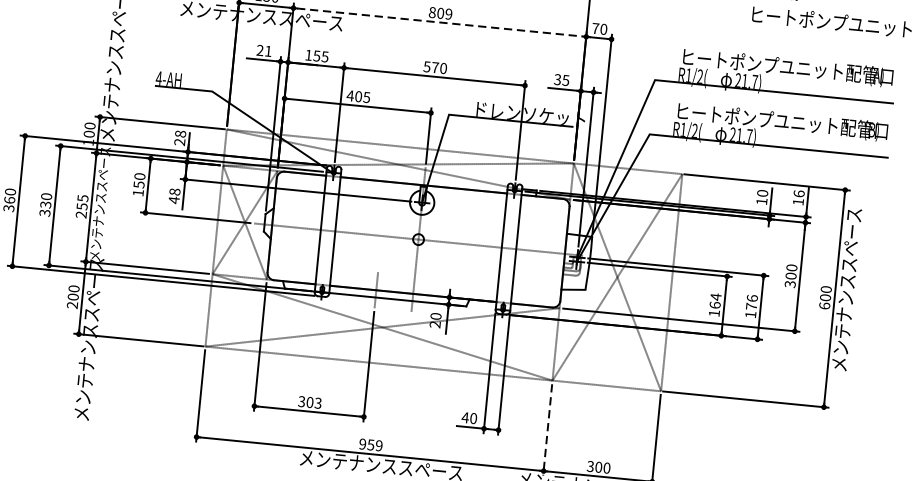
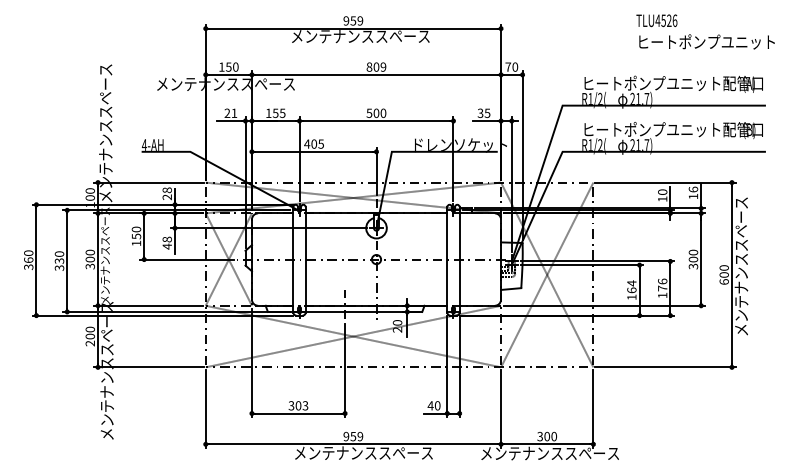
line: (441, 22) -> (377, 74), dashed -> solid
text: (435, 66) -> (376, 112), 570 -> 500
text: (81, 206) -> (89, 259), 255 -> 300
line: (548, 430) -> (501, 409), dashed -> solid

